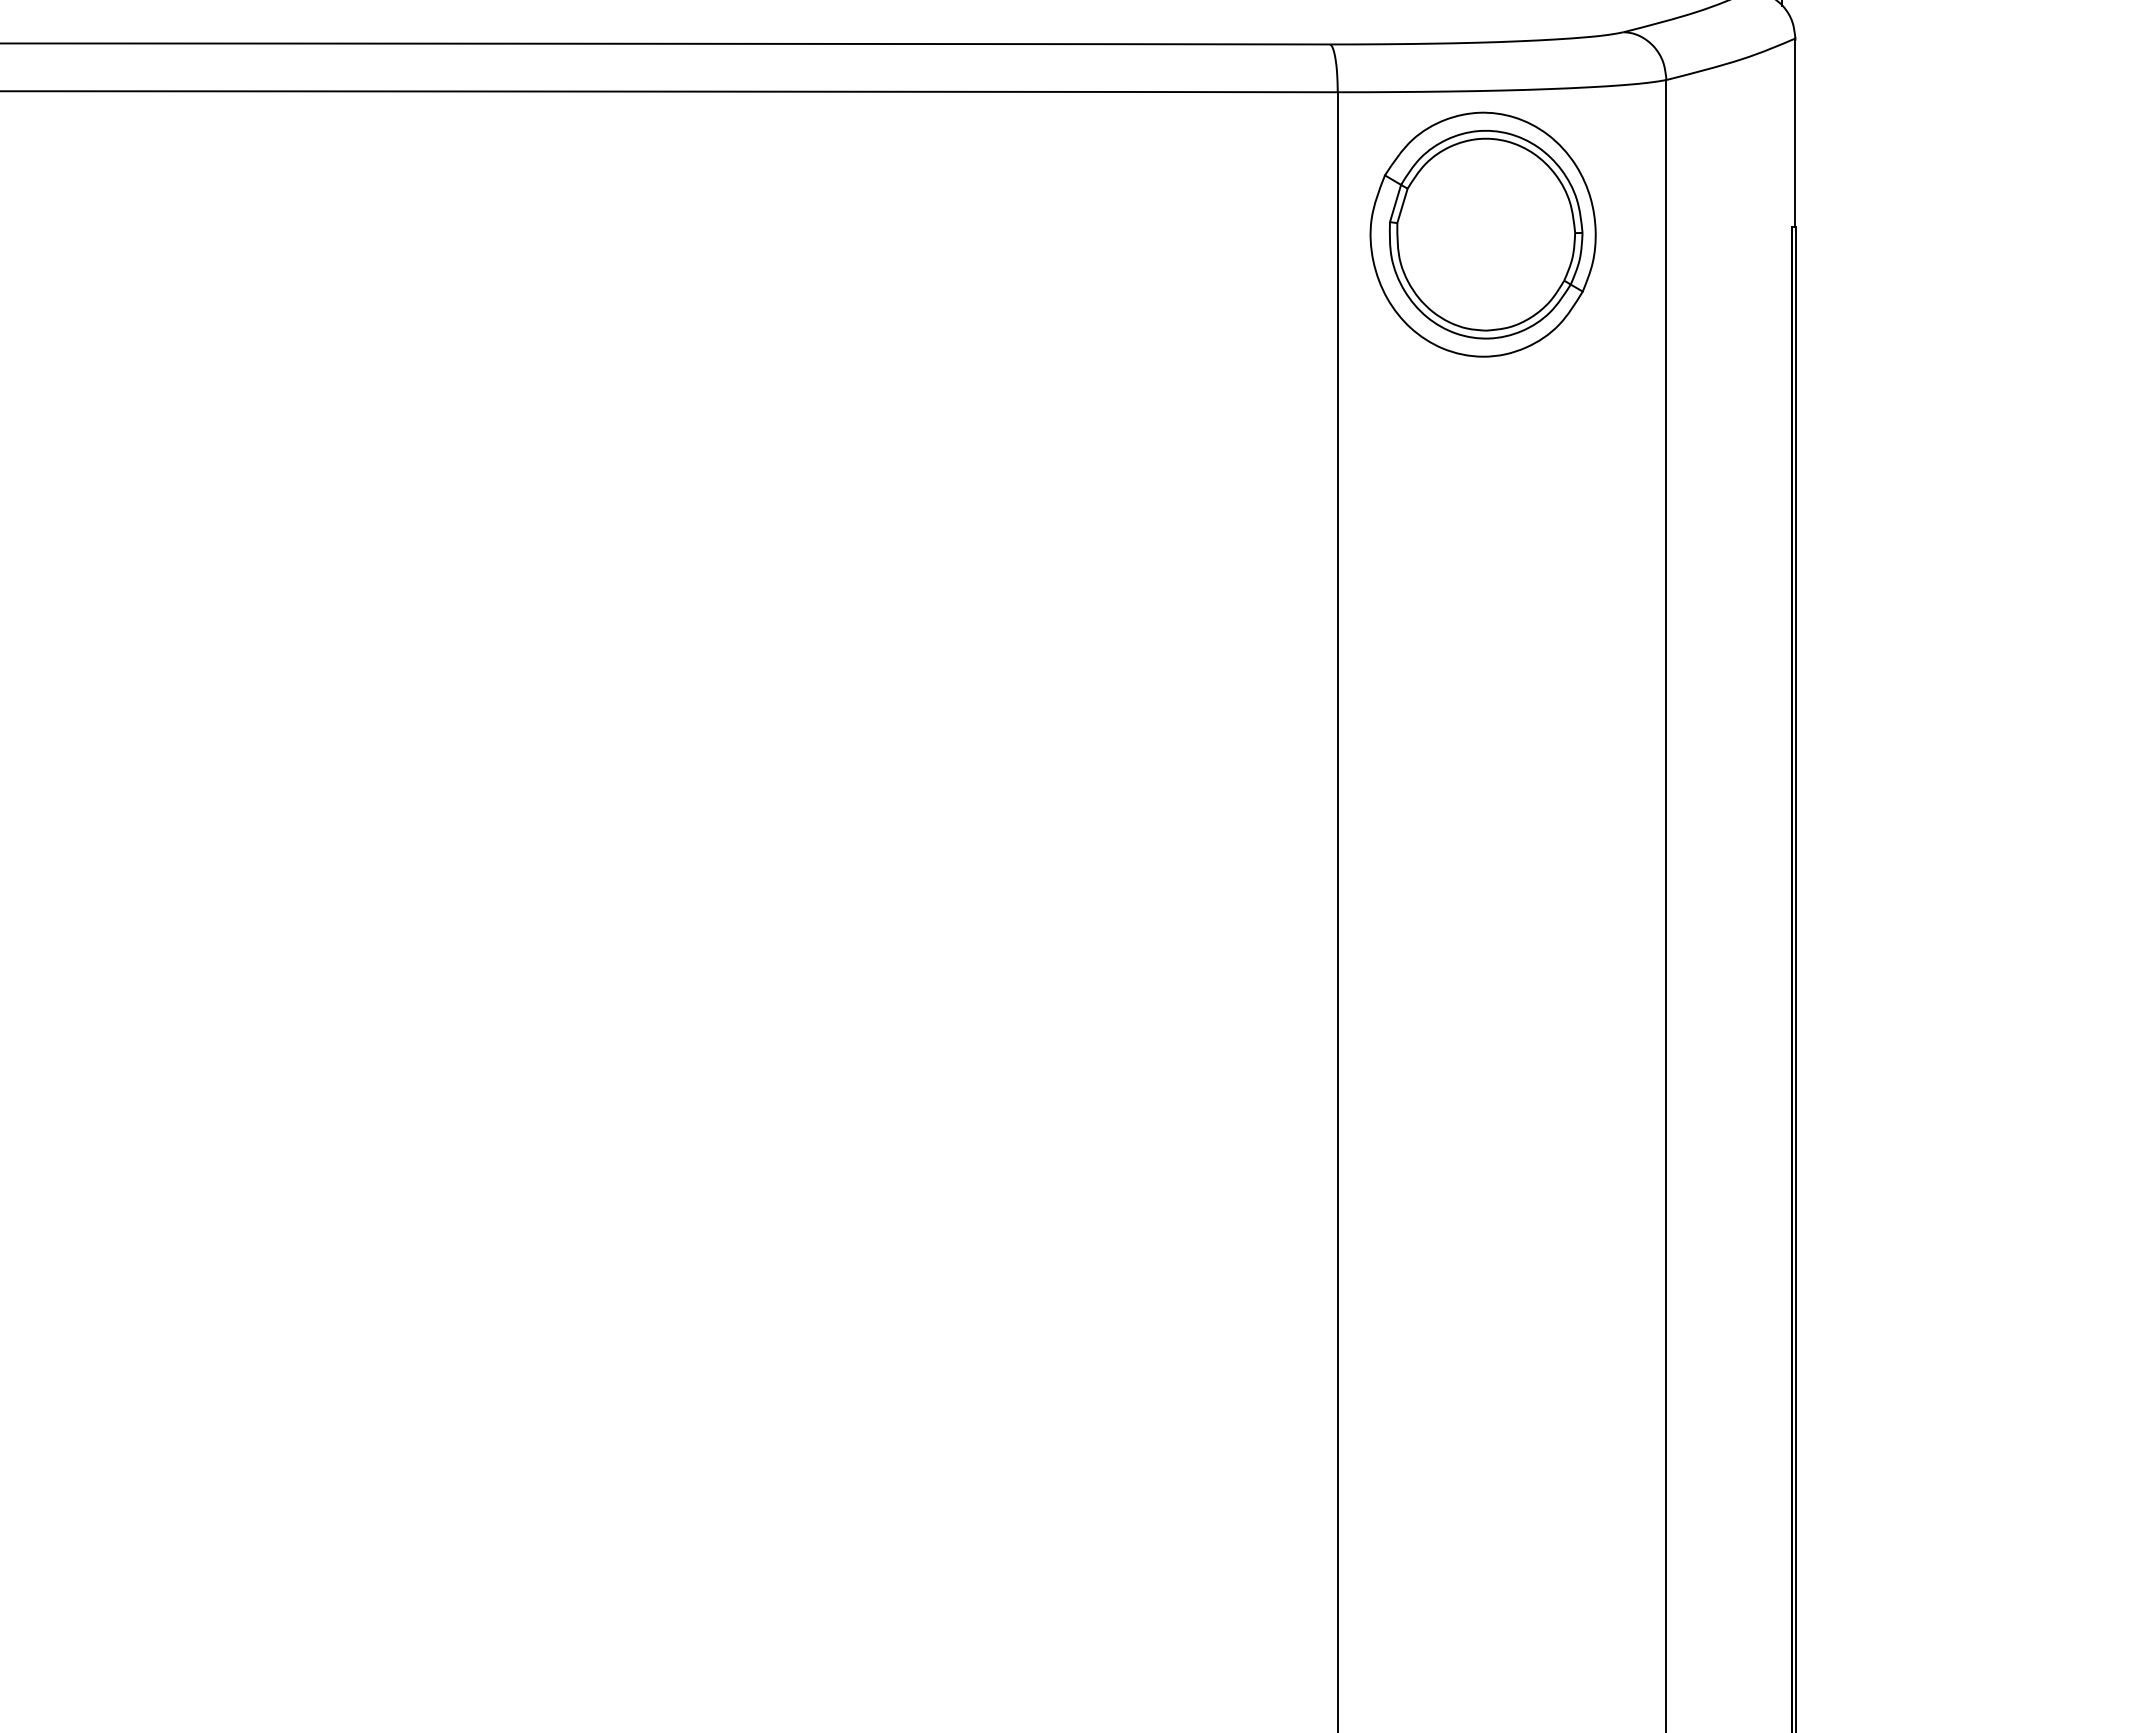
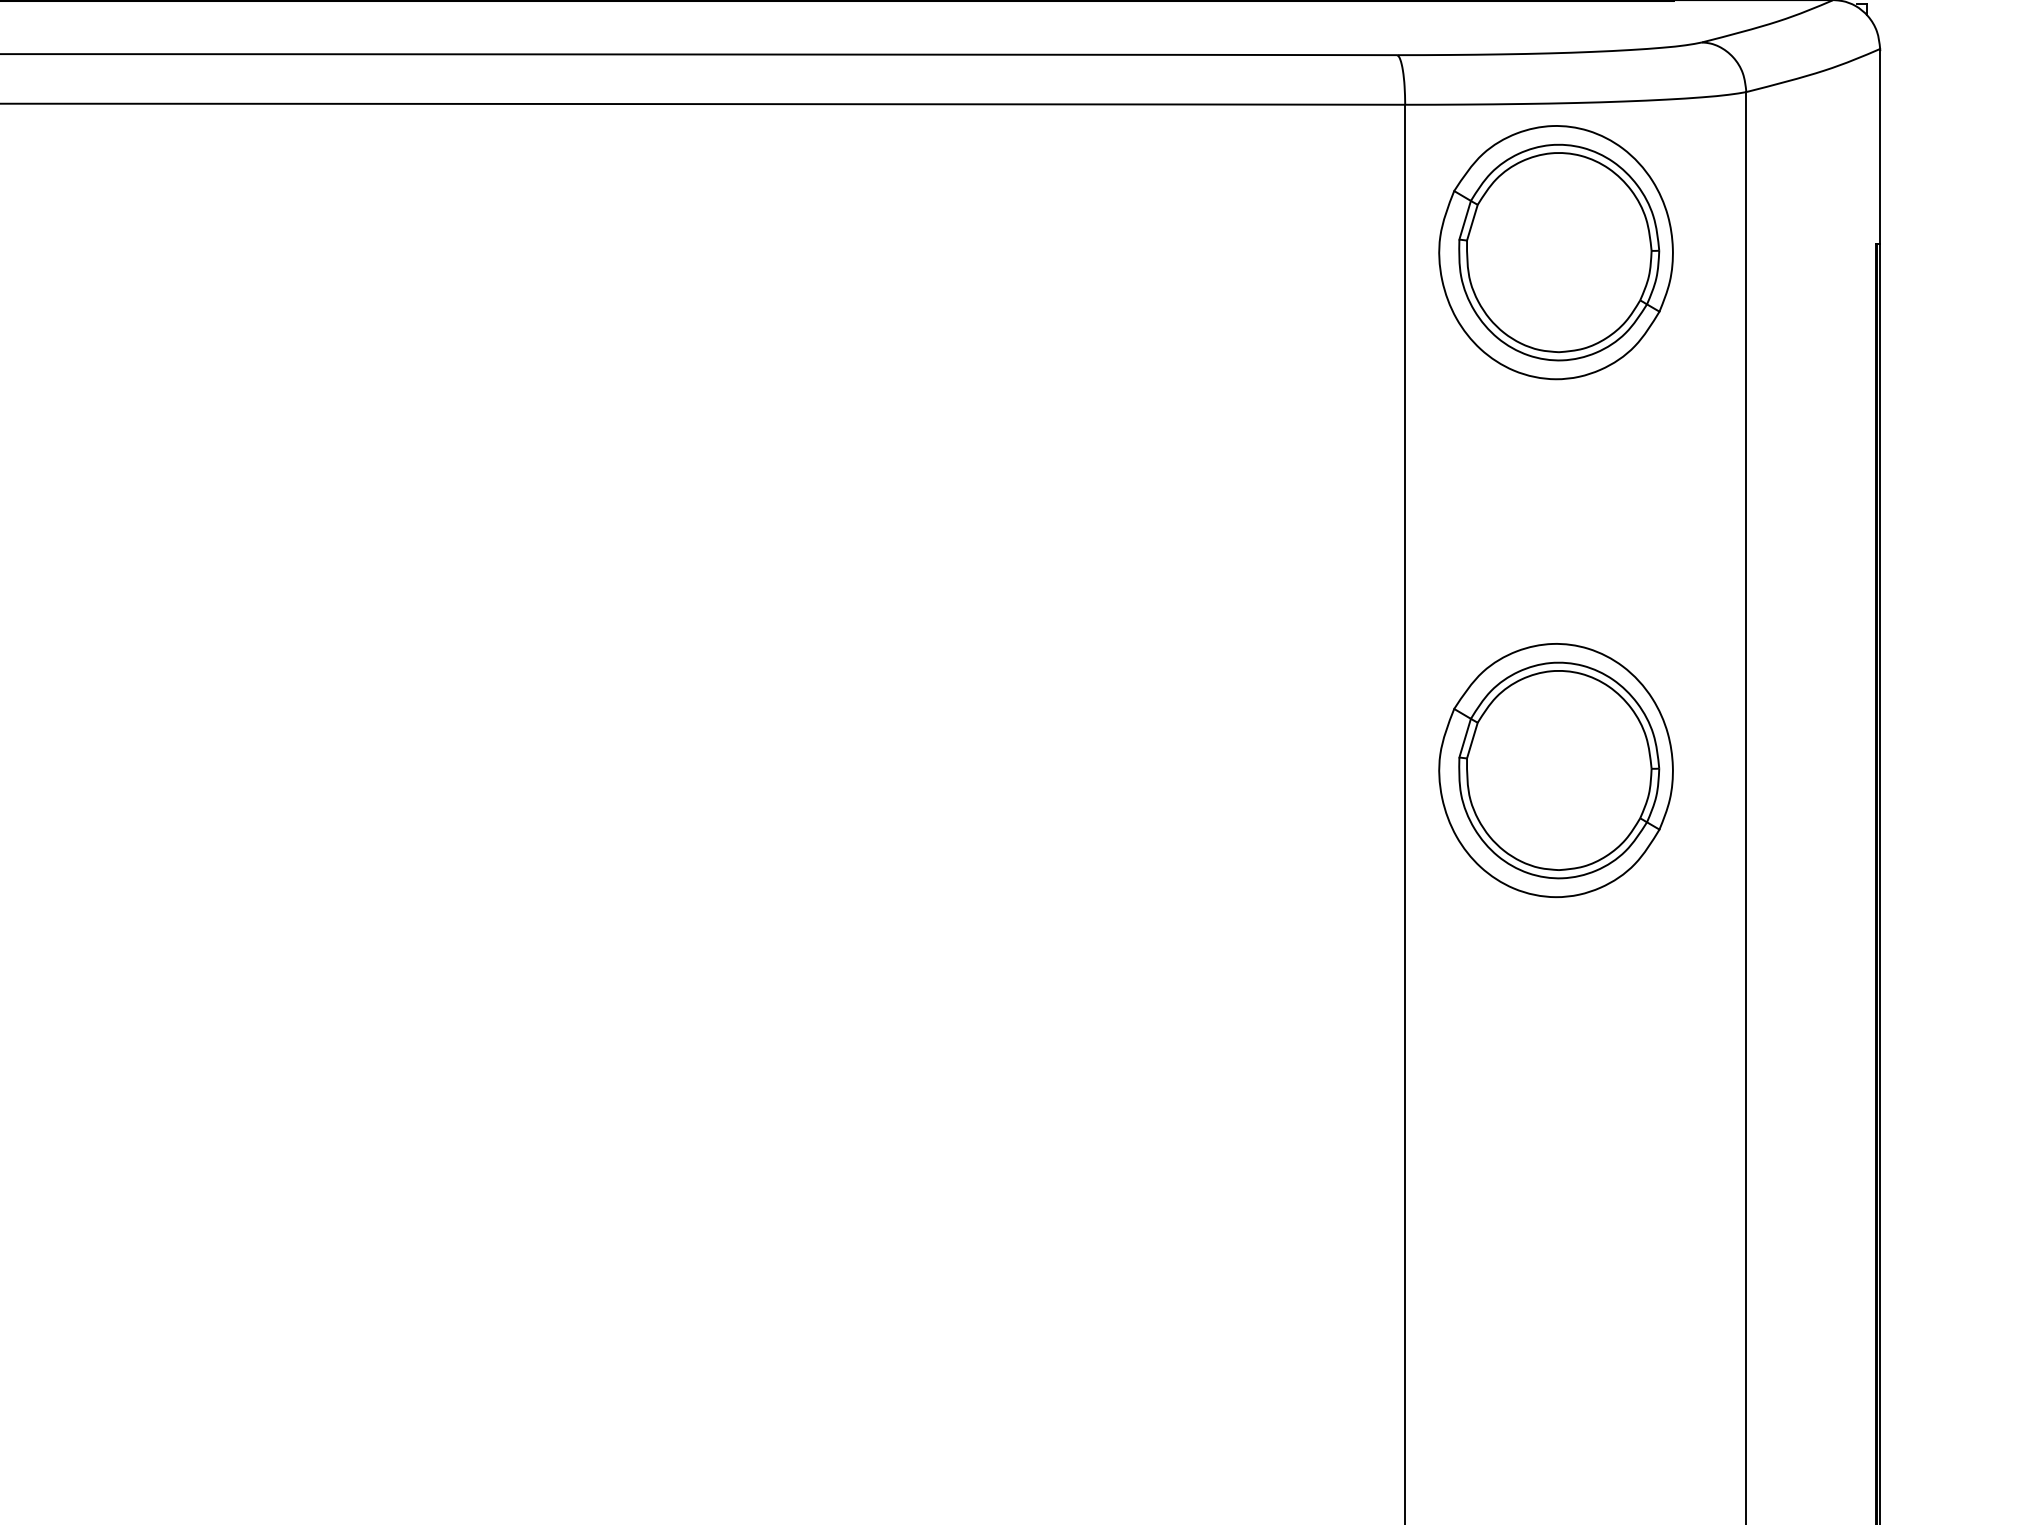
part: (1482, 733) -> (1555, 770), added

